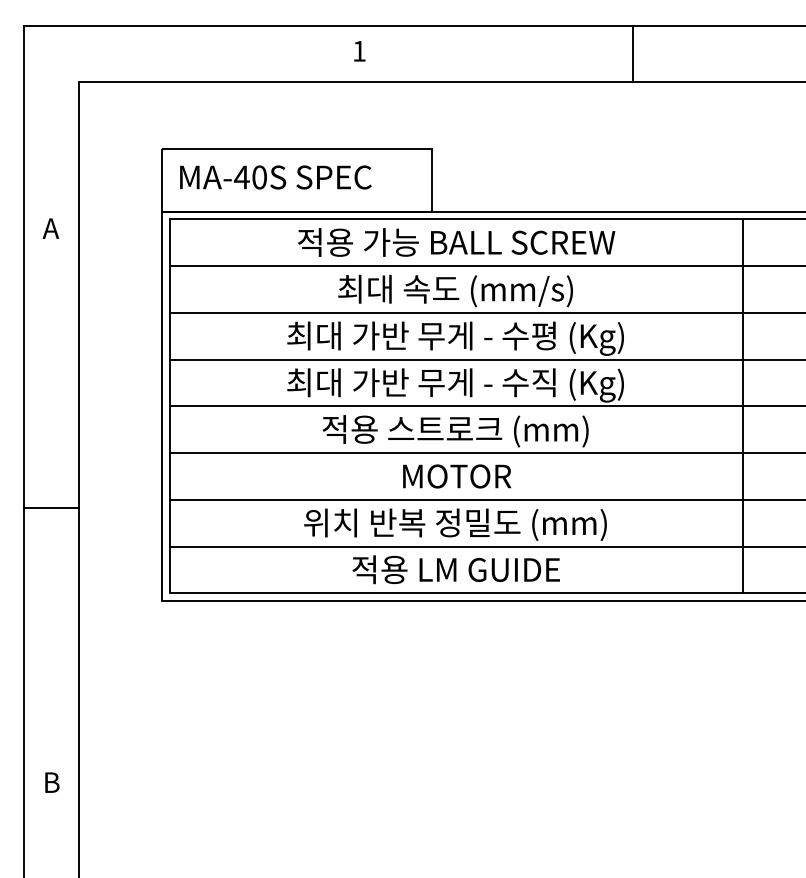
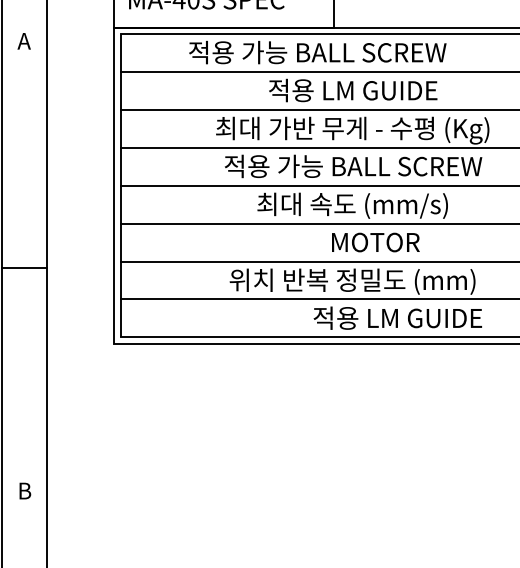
text: (456, 242) -> (317, 52), moved
text: (455, 290) -> (352, 91), 최대 속도 (mm/s) -> 적용 LM GUIDE
text: (455, 385) -> (352, 168), 최대 가반 무게 - 수직 (Kg) -> 적용 가능 BALL SCREW
text: (455, 431) -> (352, 206), 적용 스트로크 (mm) -> 최대 속도 (mm/s)
text: (457, 476) -> (376, 242), moved
text: (455, 569) -> (397, 318), moved

